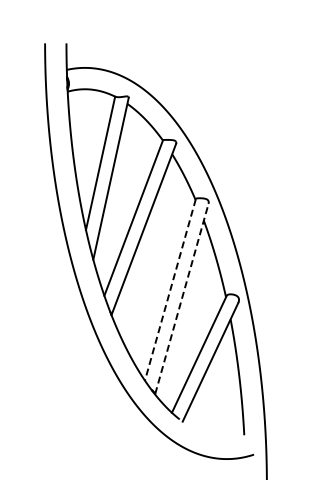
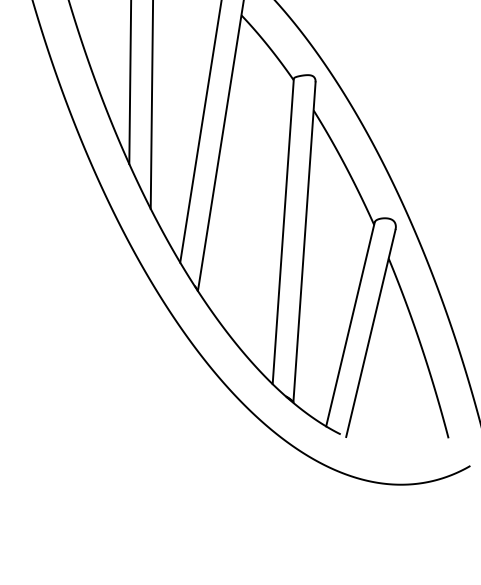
line: (170, 290) -> (283, 232), dashed -> solid
line: (181, 298) -> (303, 241), dashed -> solid

